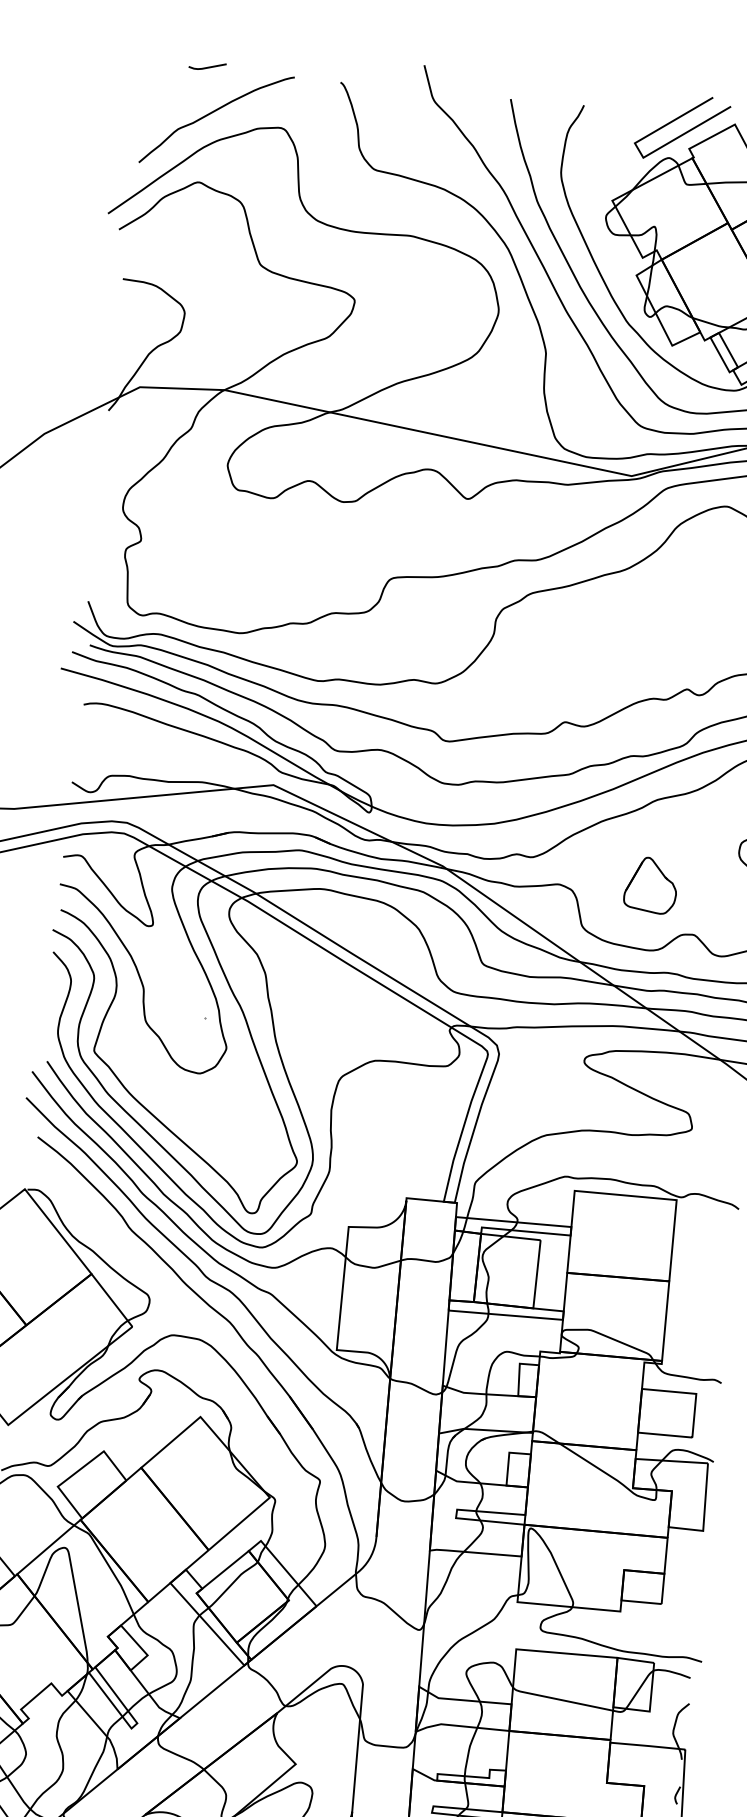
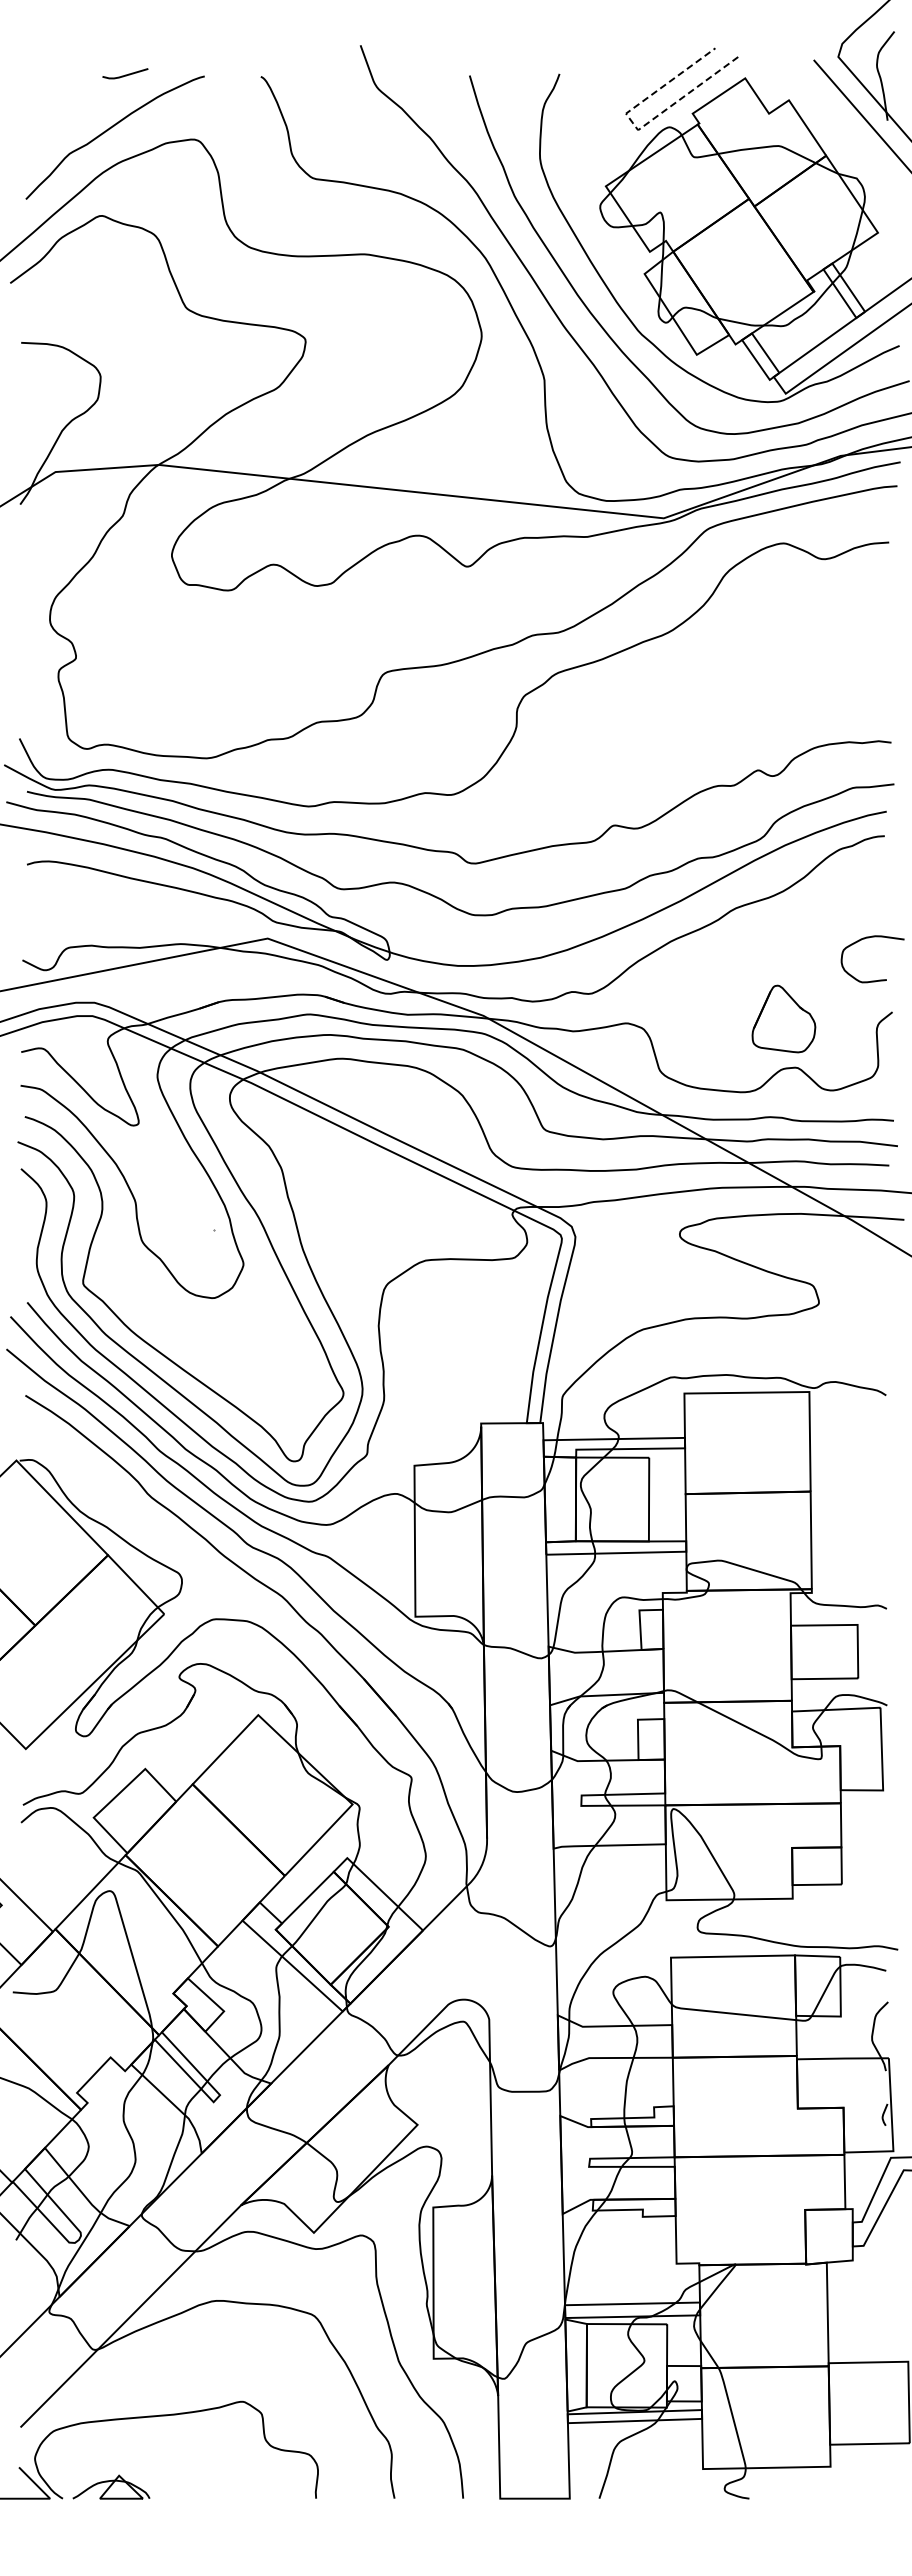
line: (207, 66) -> (125, 74), moved
line: (641, 155) -> (635, 127), solid -> dashed
part: (650, 884) -> (783, 1018), moved

